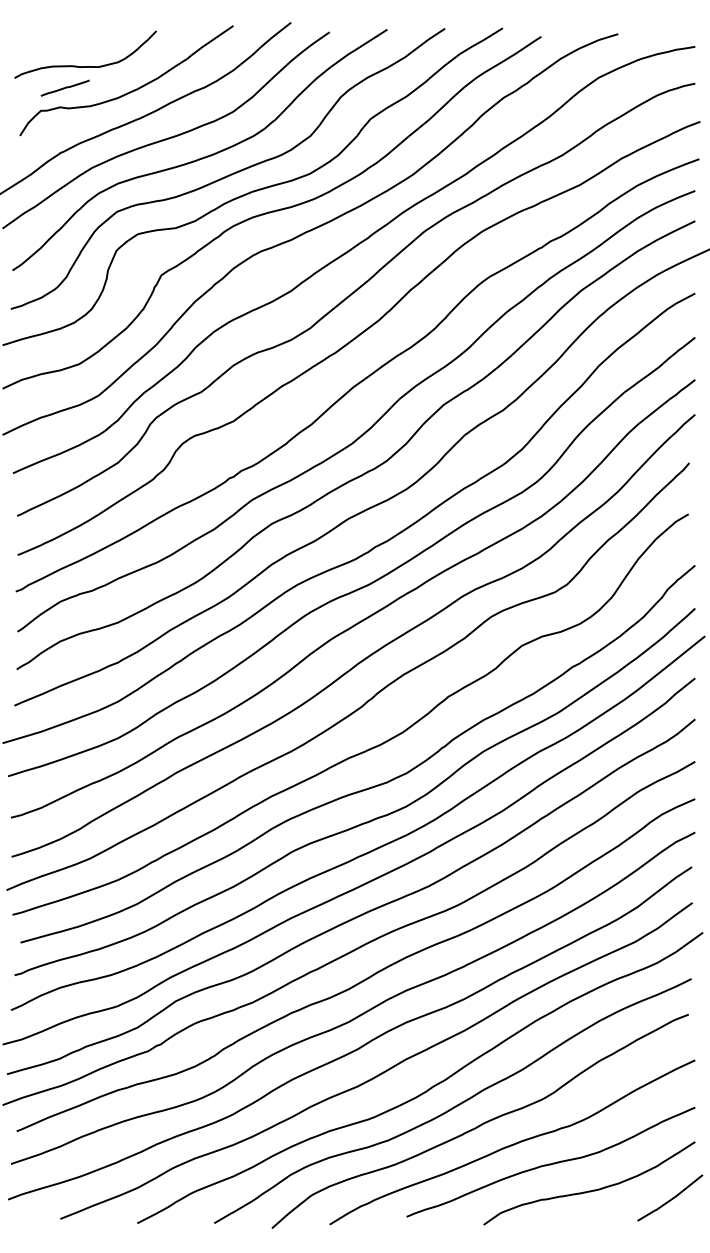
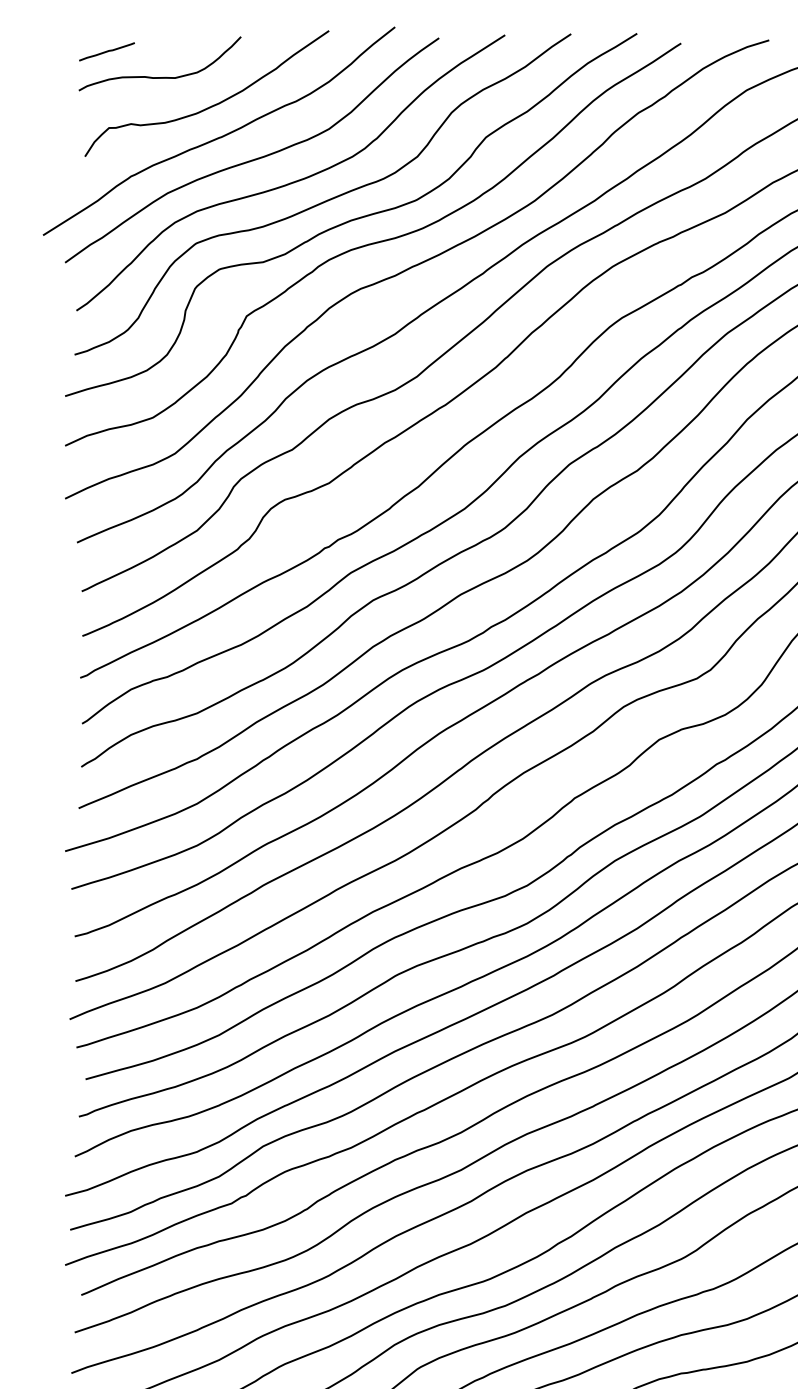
line: (64, 87) -> (106, 51), moved

